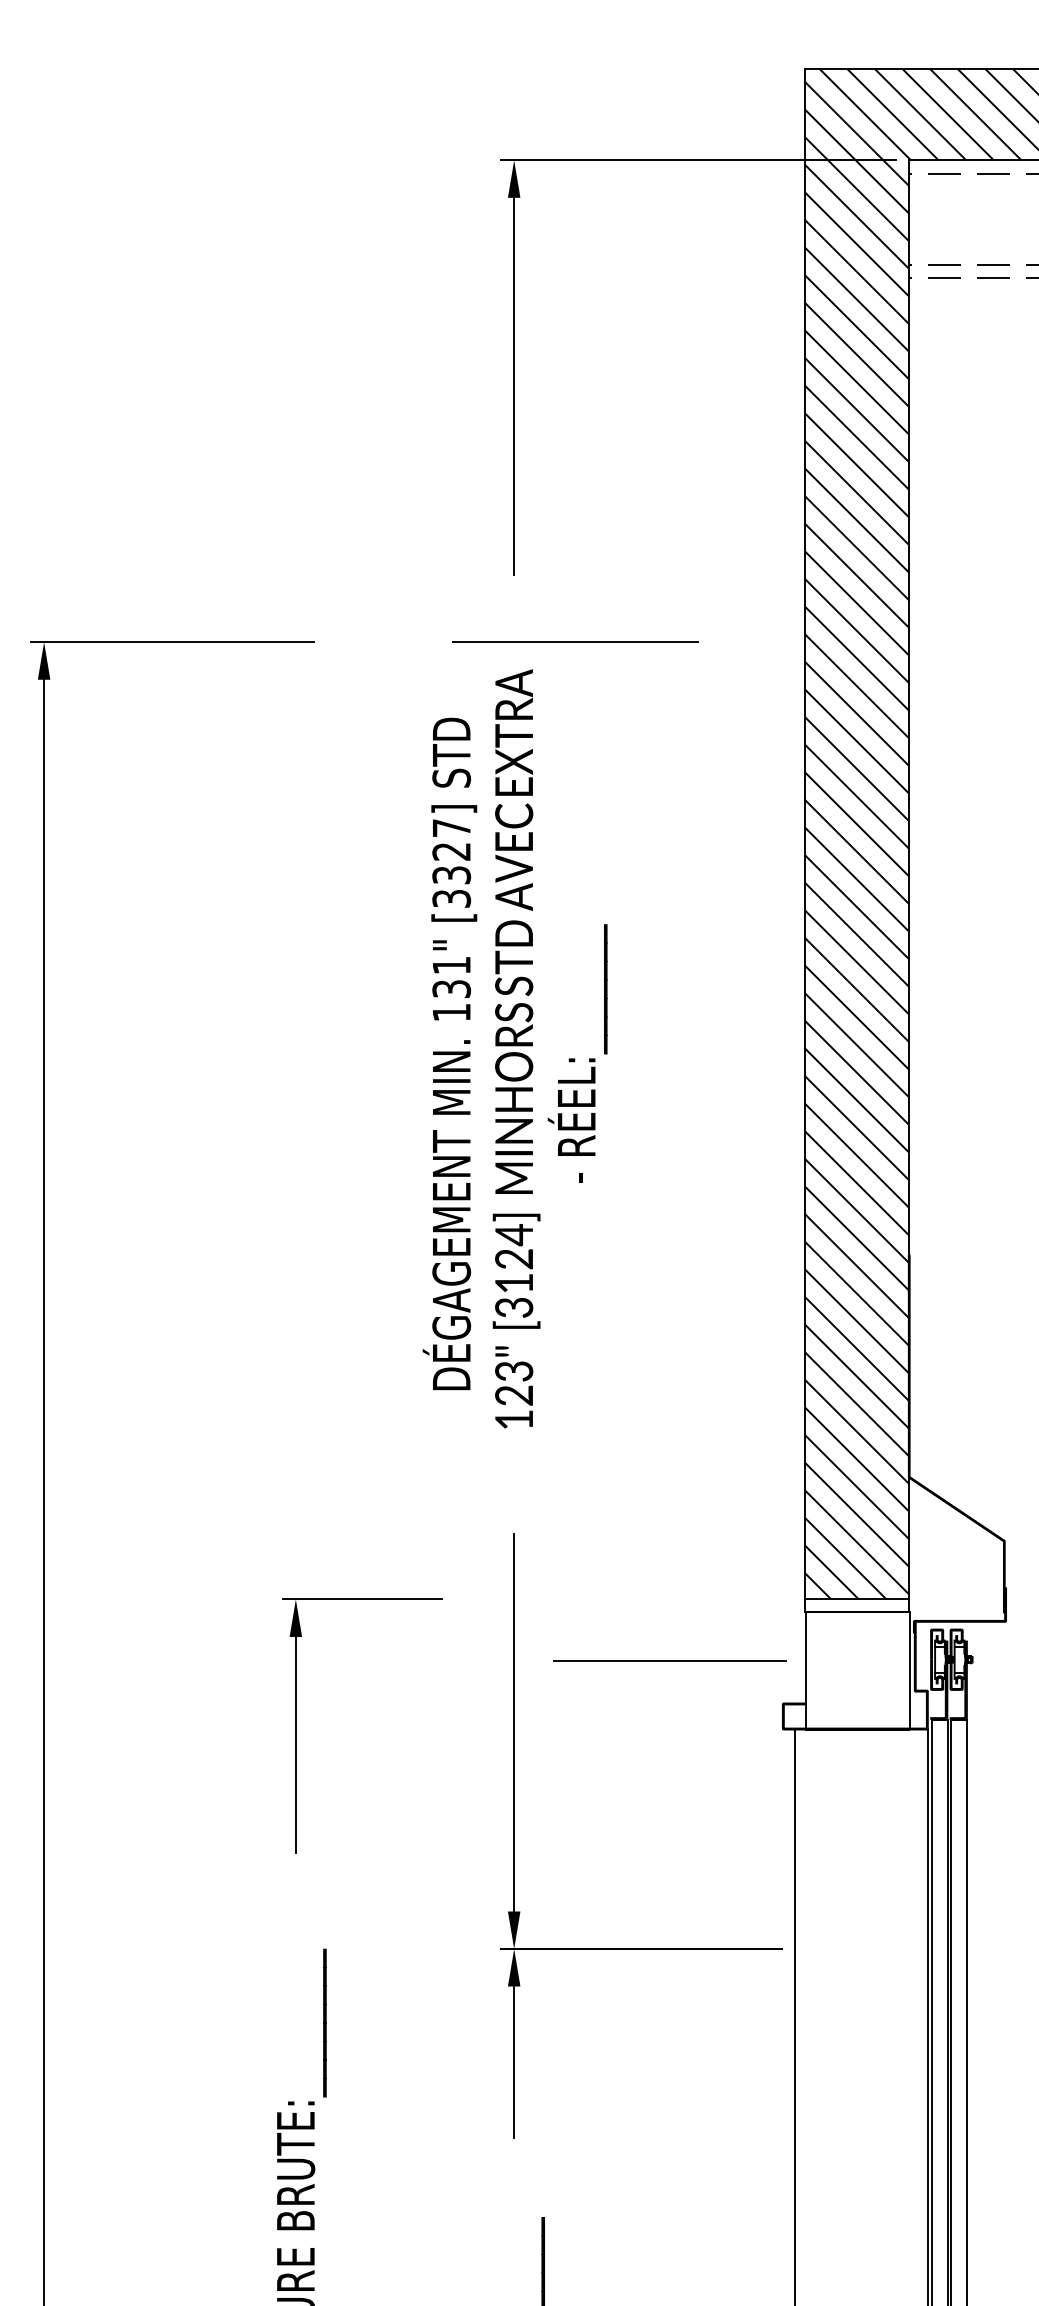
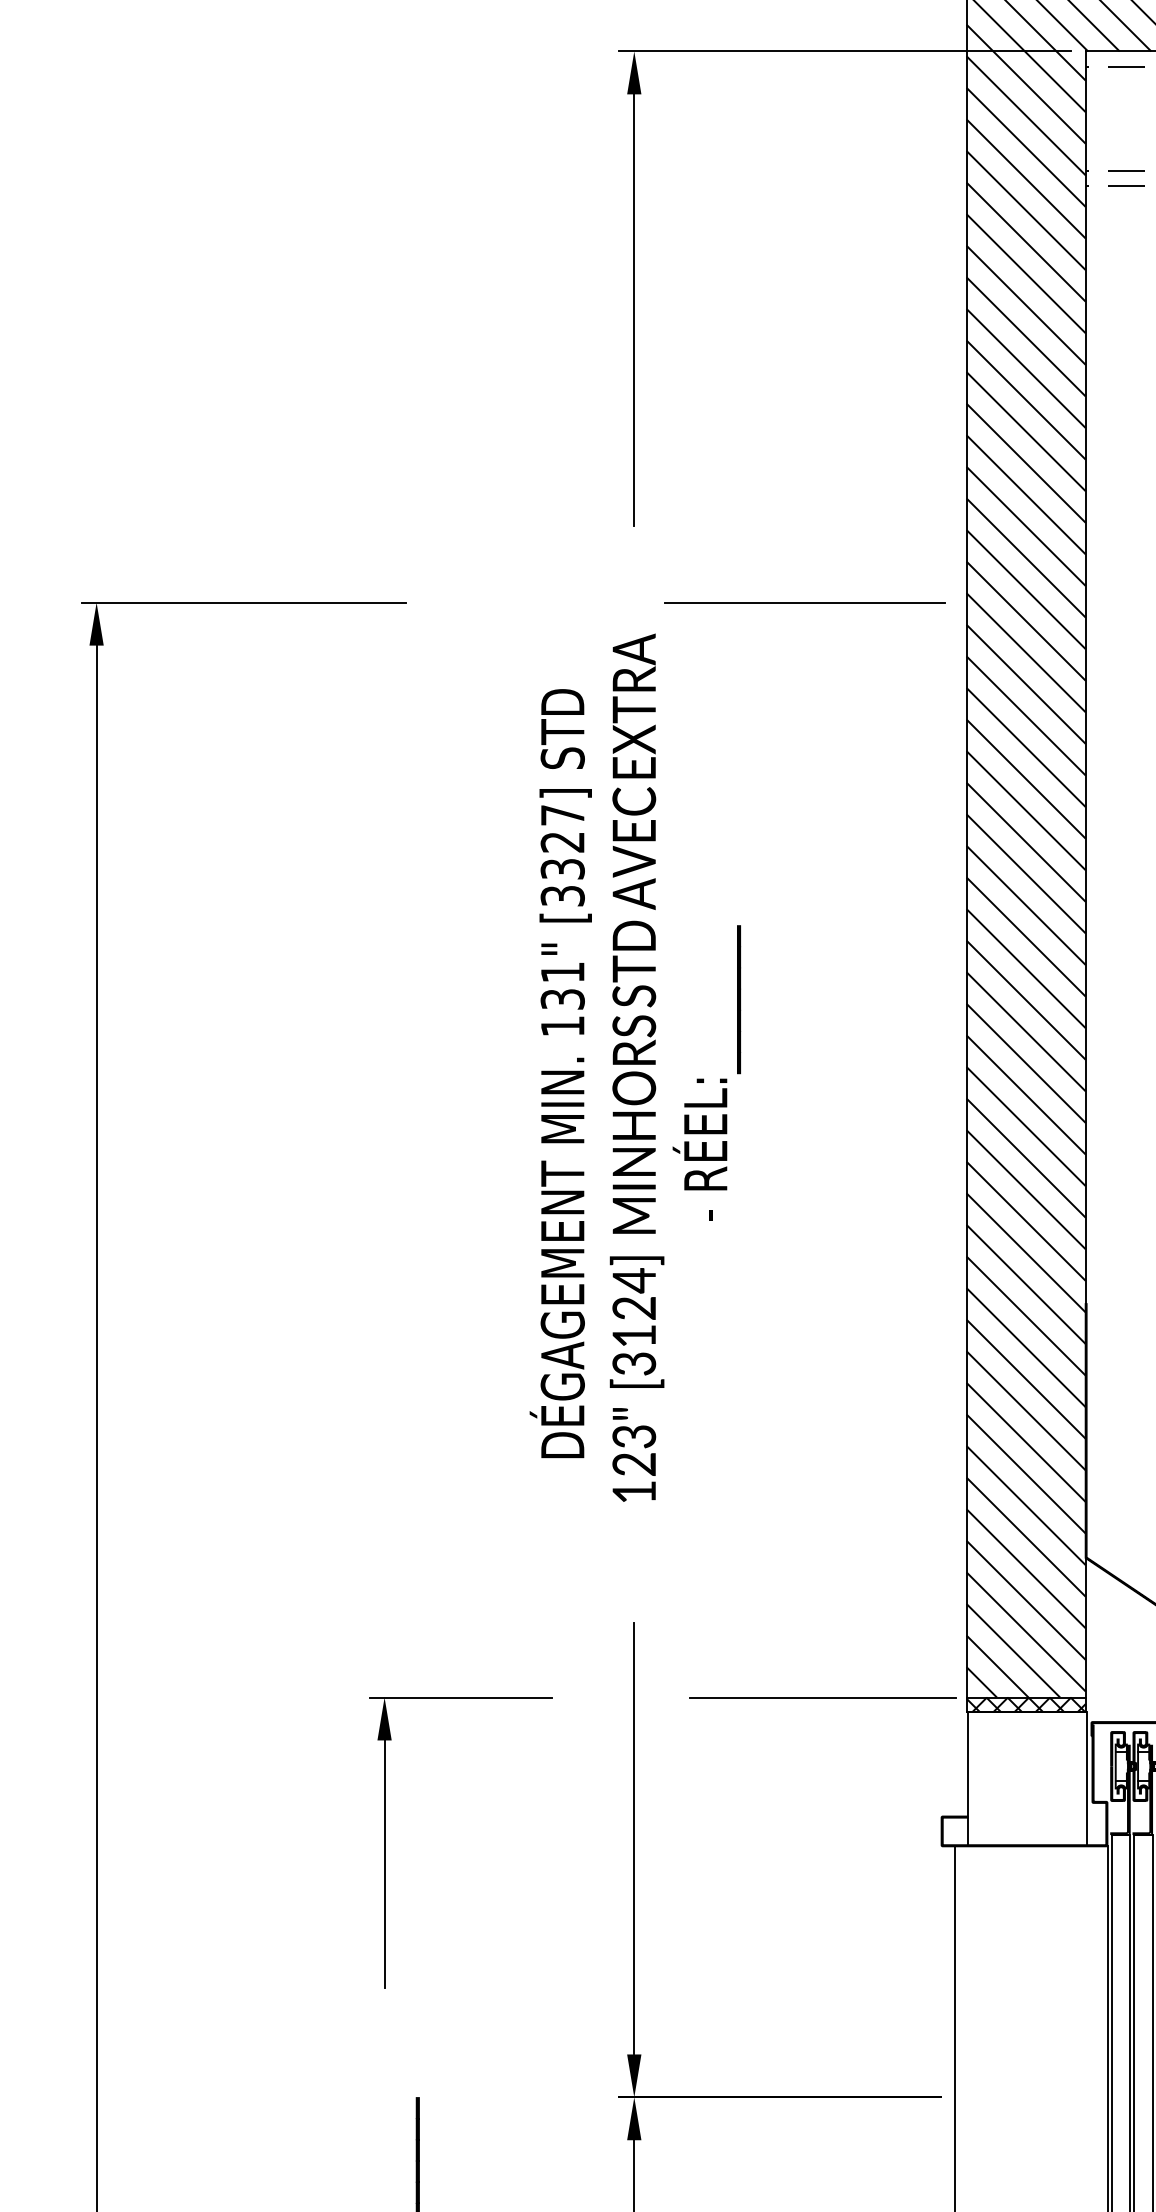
line: (575, 641) -> (805, 601), moved
hatch: (856, 1605) -> (1025, 1704), added
line: (669, 1660) -> (822, 1696), moved

